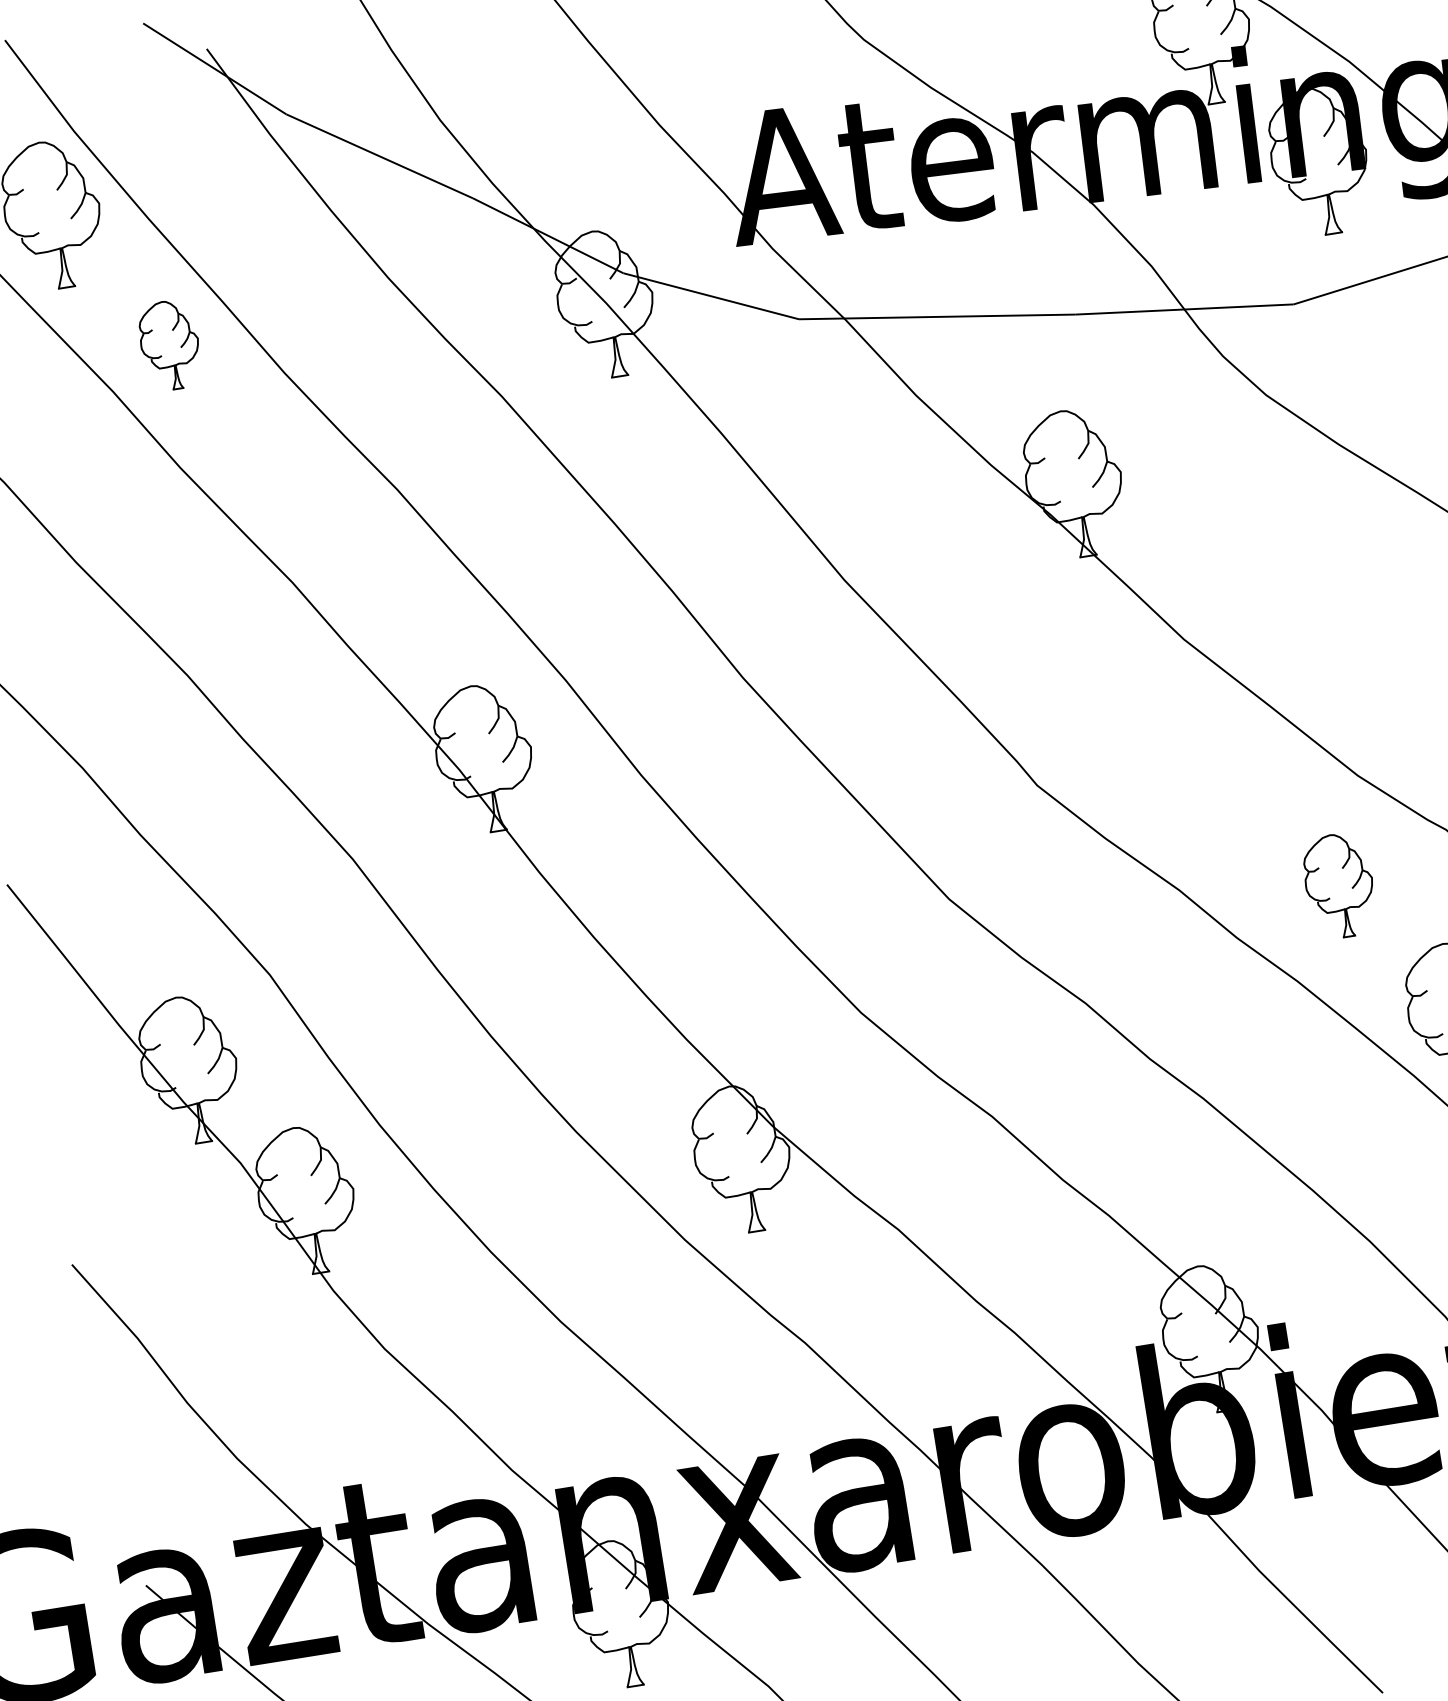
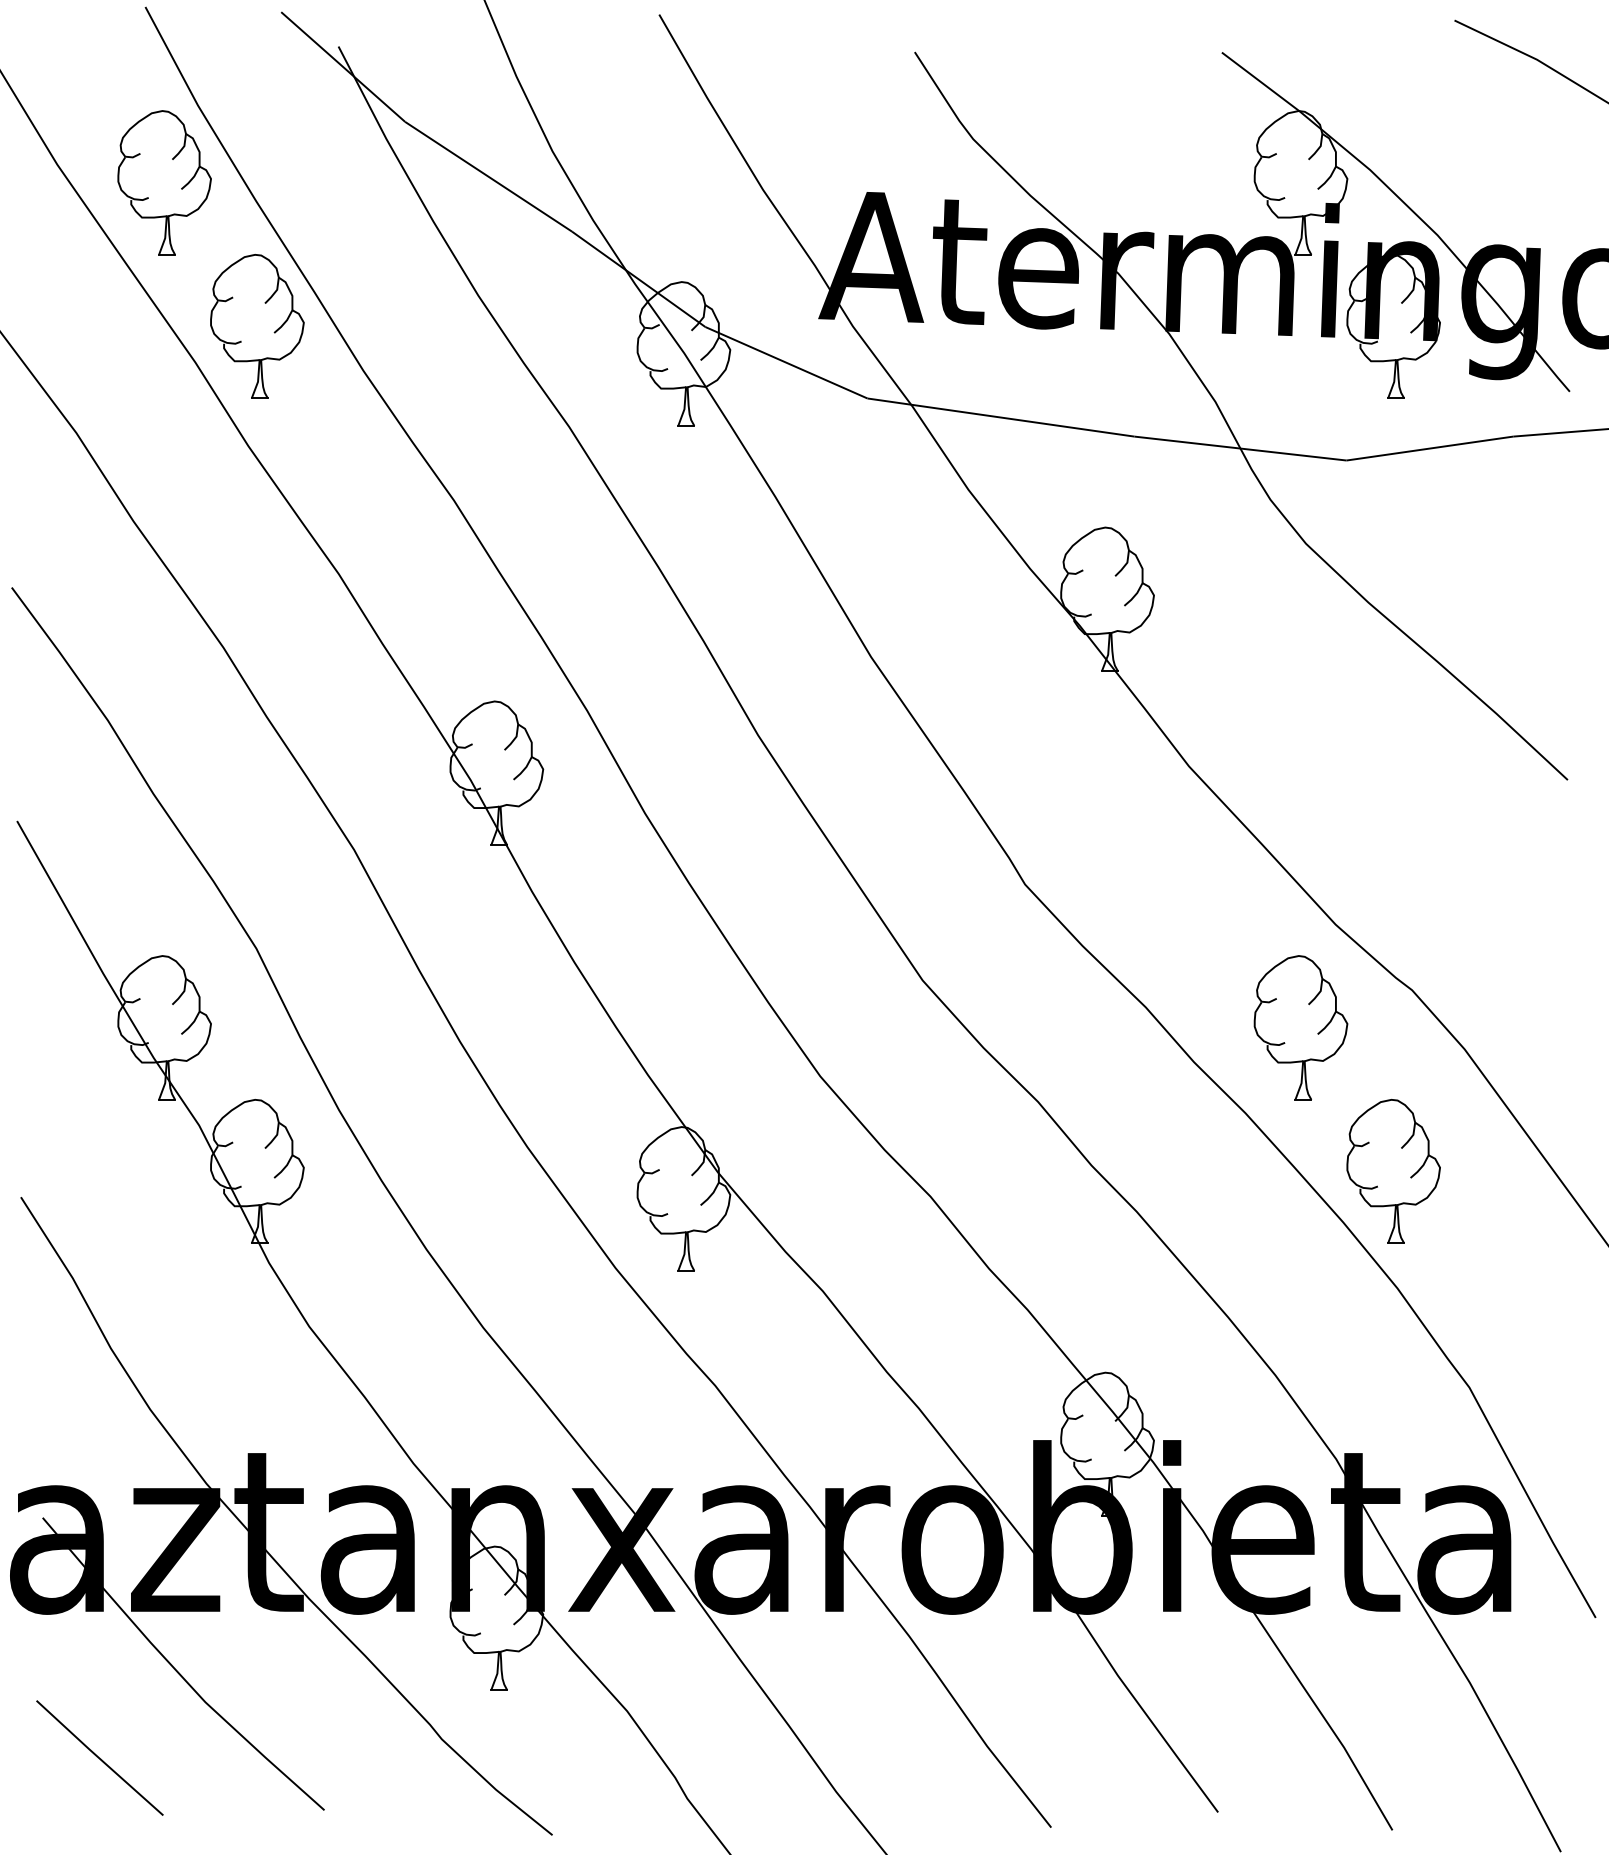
part: (170, 345) -> (257, 326), size x1.67
part: (1339, 885) -> (1300, 1027), size x1.43

